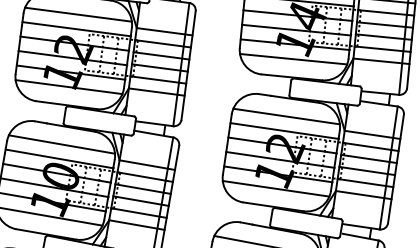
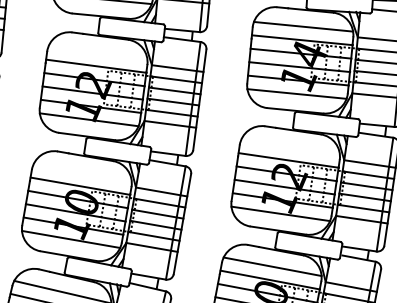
line: (77, 14) -> (97, 52), removed
line: (286, 115) -> (290, 146), removed
line: (61, 144) -> (82, 172), removed

